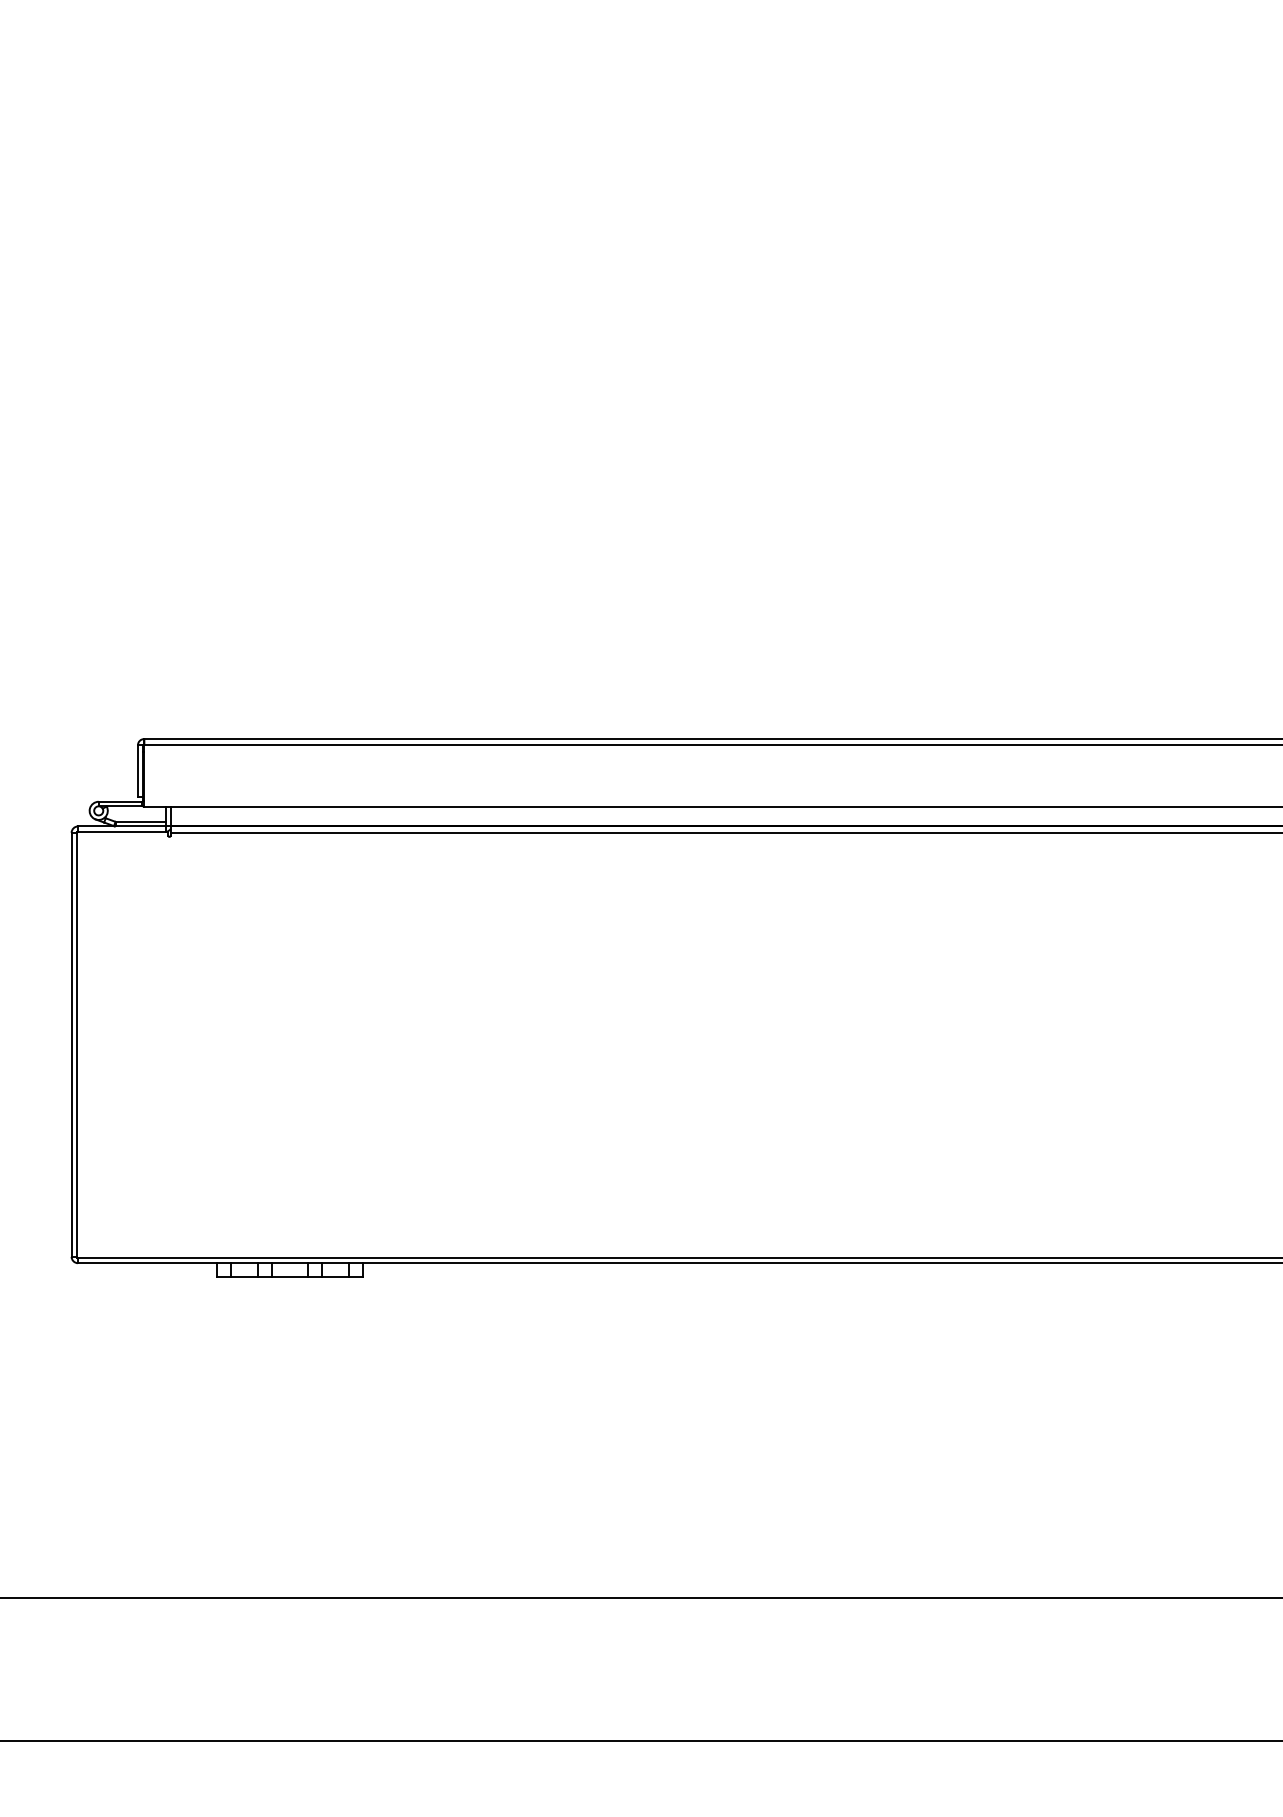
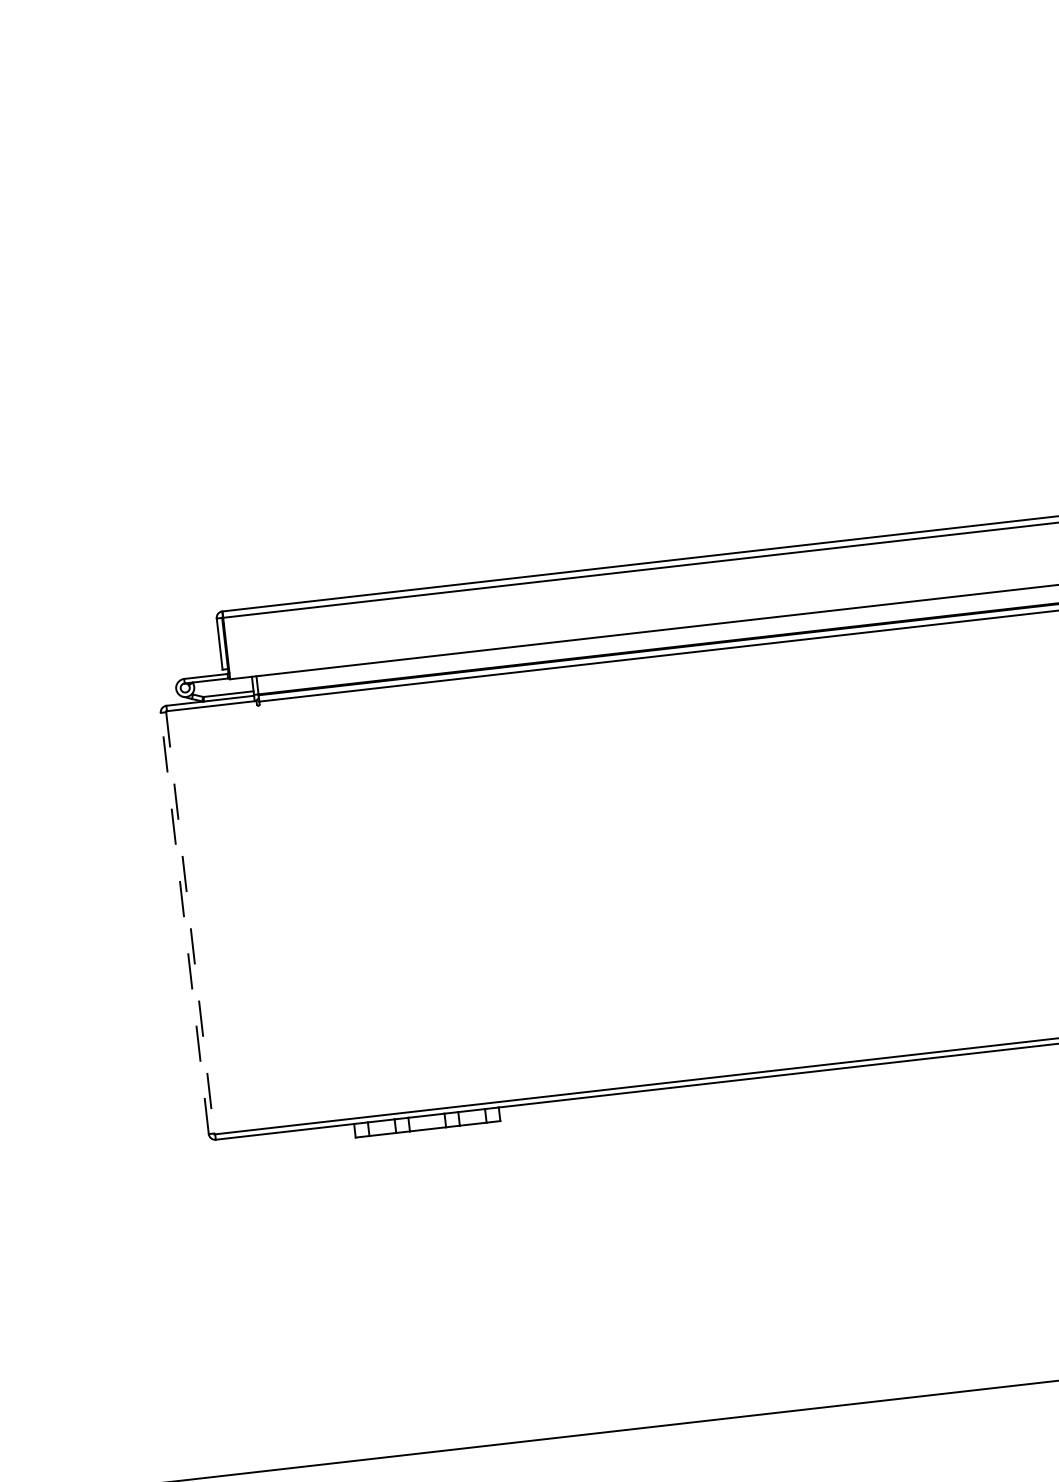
line: (71, 1044) -> (184, 923), solid -> dashed
line: (77, 1044) -> (190, 922), solid -> dashed

